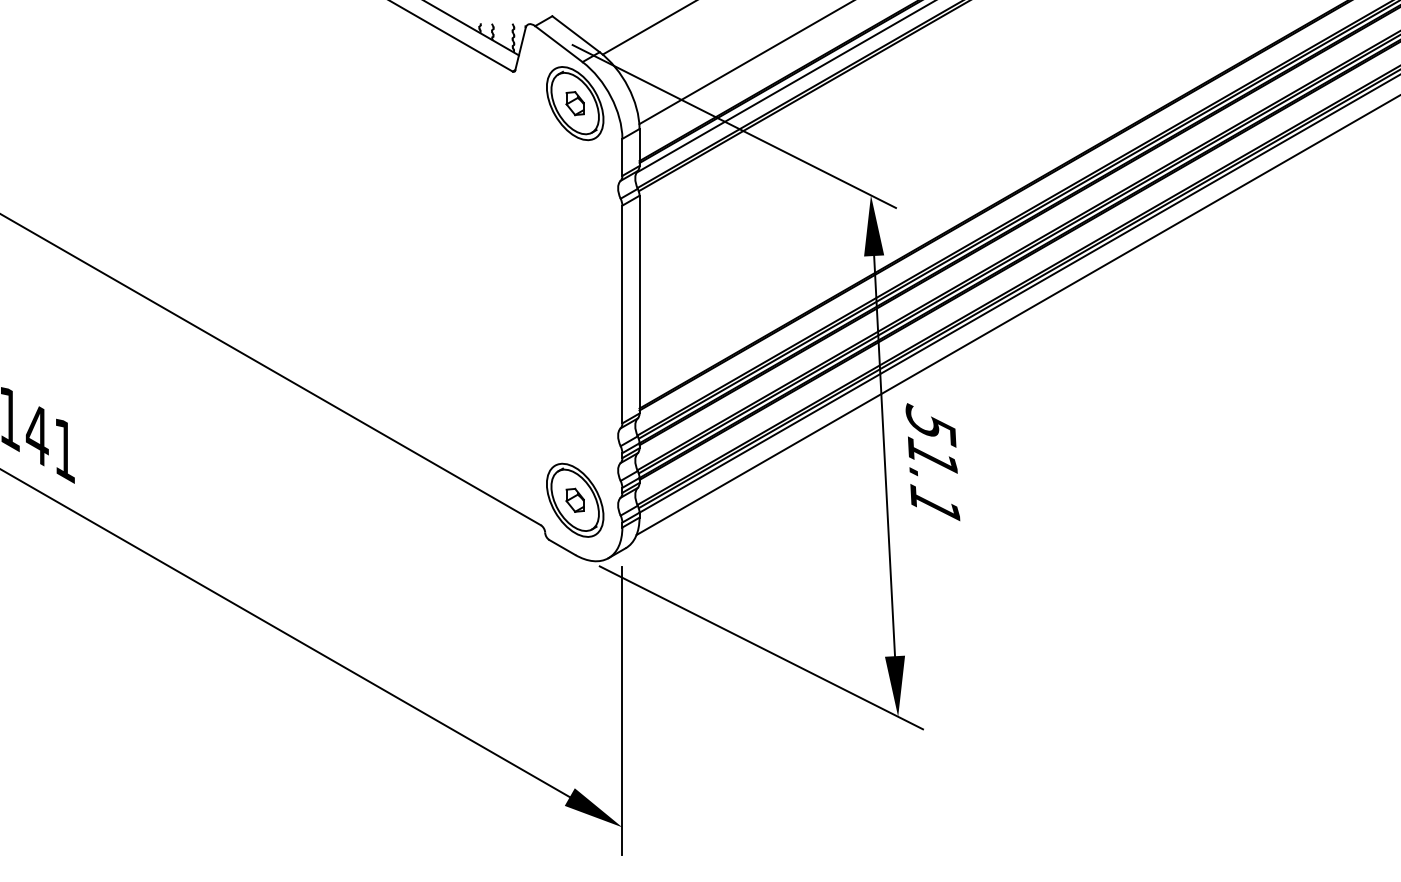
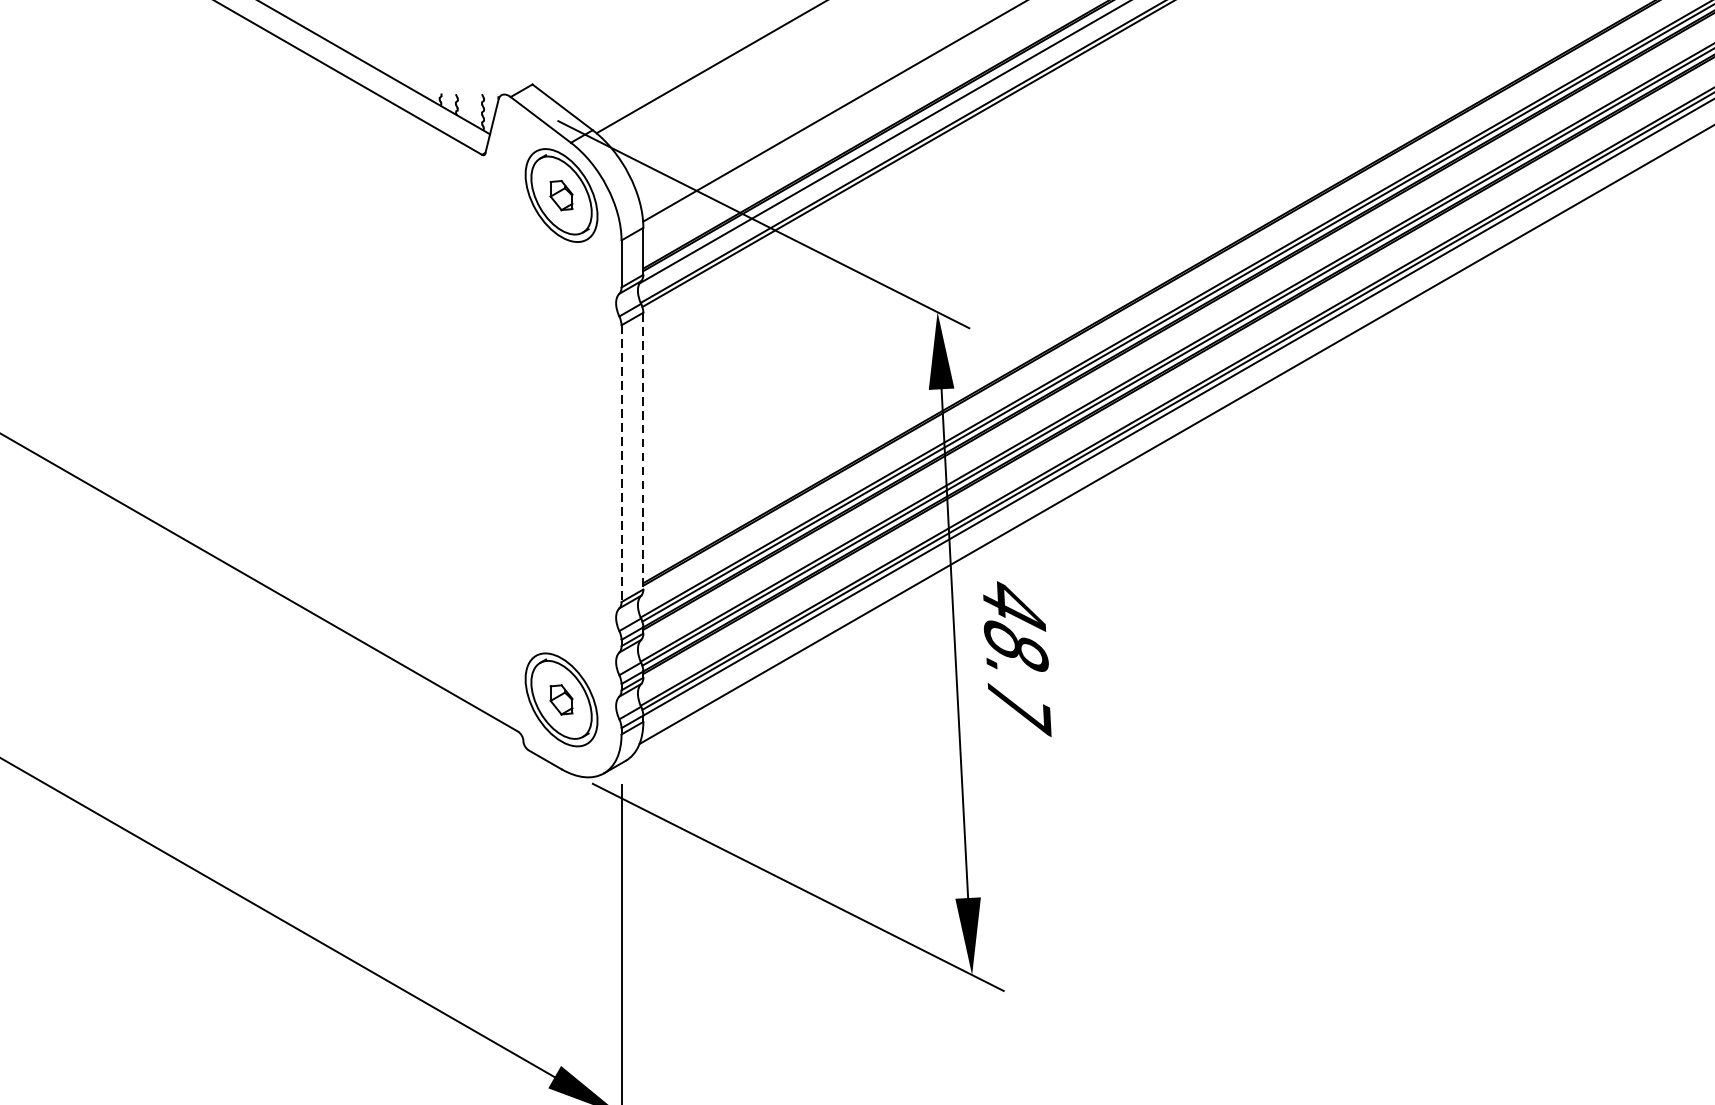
line: (639, 304) -> (643, 450), solid -> dashed
line: (622, 314) -> (621, 463), solid -> dashed
text: (932, 466) -> (1015, 656), 51.1 -> 48.7

